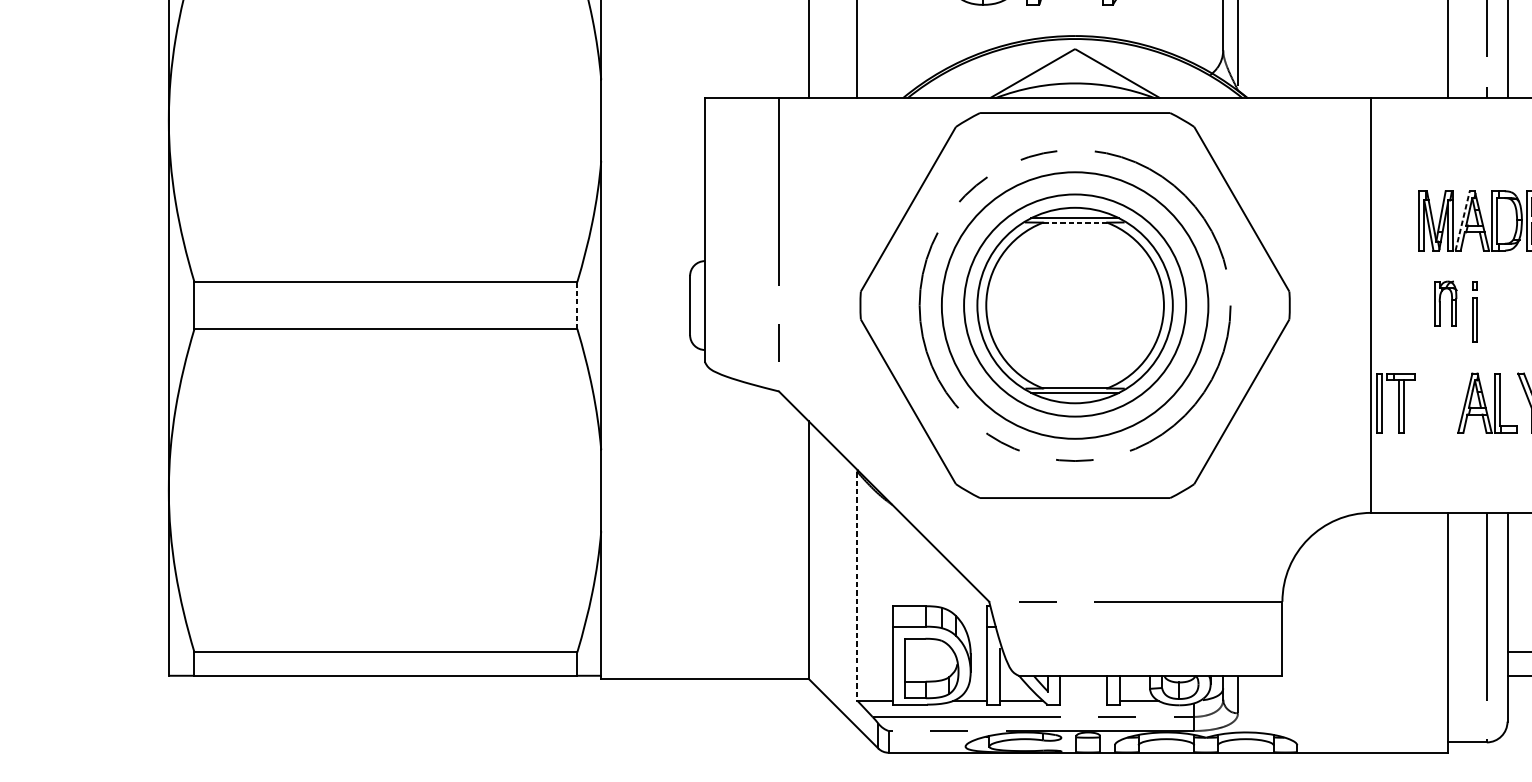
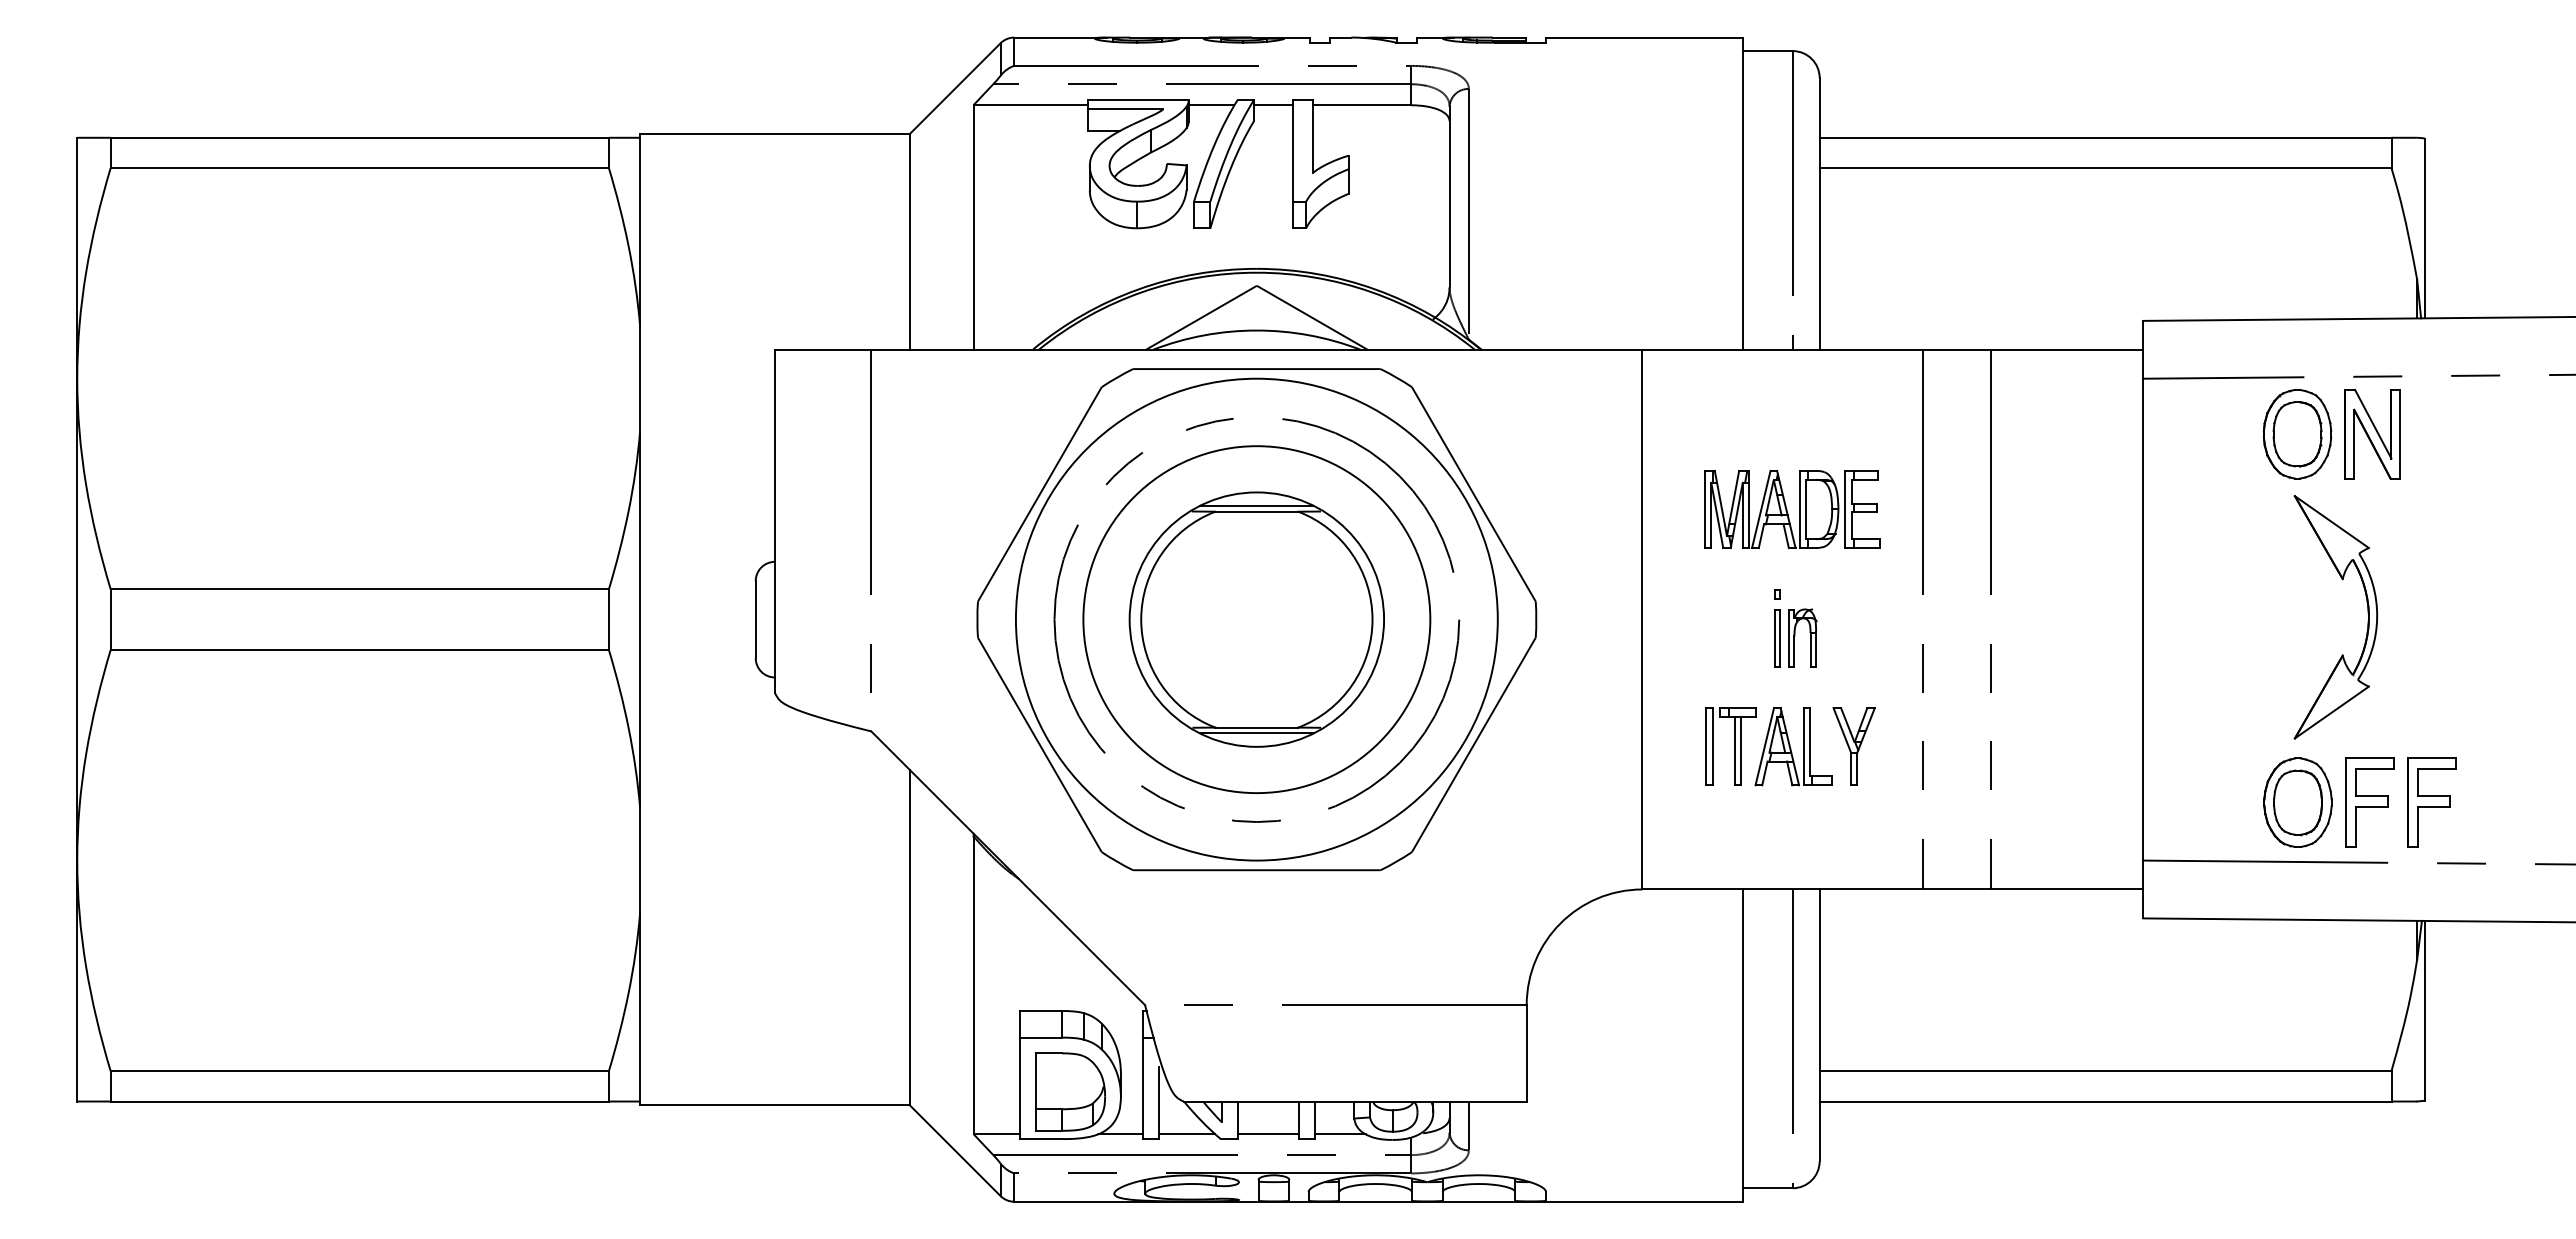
line: (1462, 220) -> (1761, 509), dashed -> solid
line: (1074, 222) -> (1256, 511), dashed -> solid
part: (1440, 302) -> (1795, 636), moved
circle: (1074, 305) -> (1256, 619), size x1.67
line: (576, 306) -> (608, 620), dashed -> solid
part: (1395, 403) -> (1730, 746), moved
line: (857, 586) -> (973, 985), dashed -> solid
line: (1083, 701) -> (1267, 1134), added

